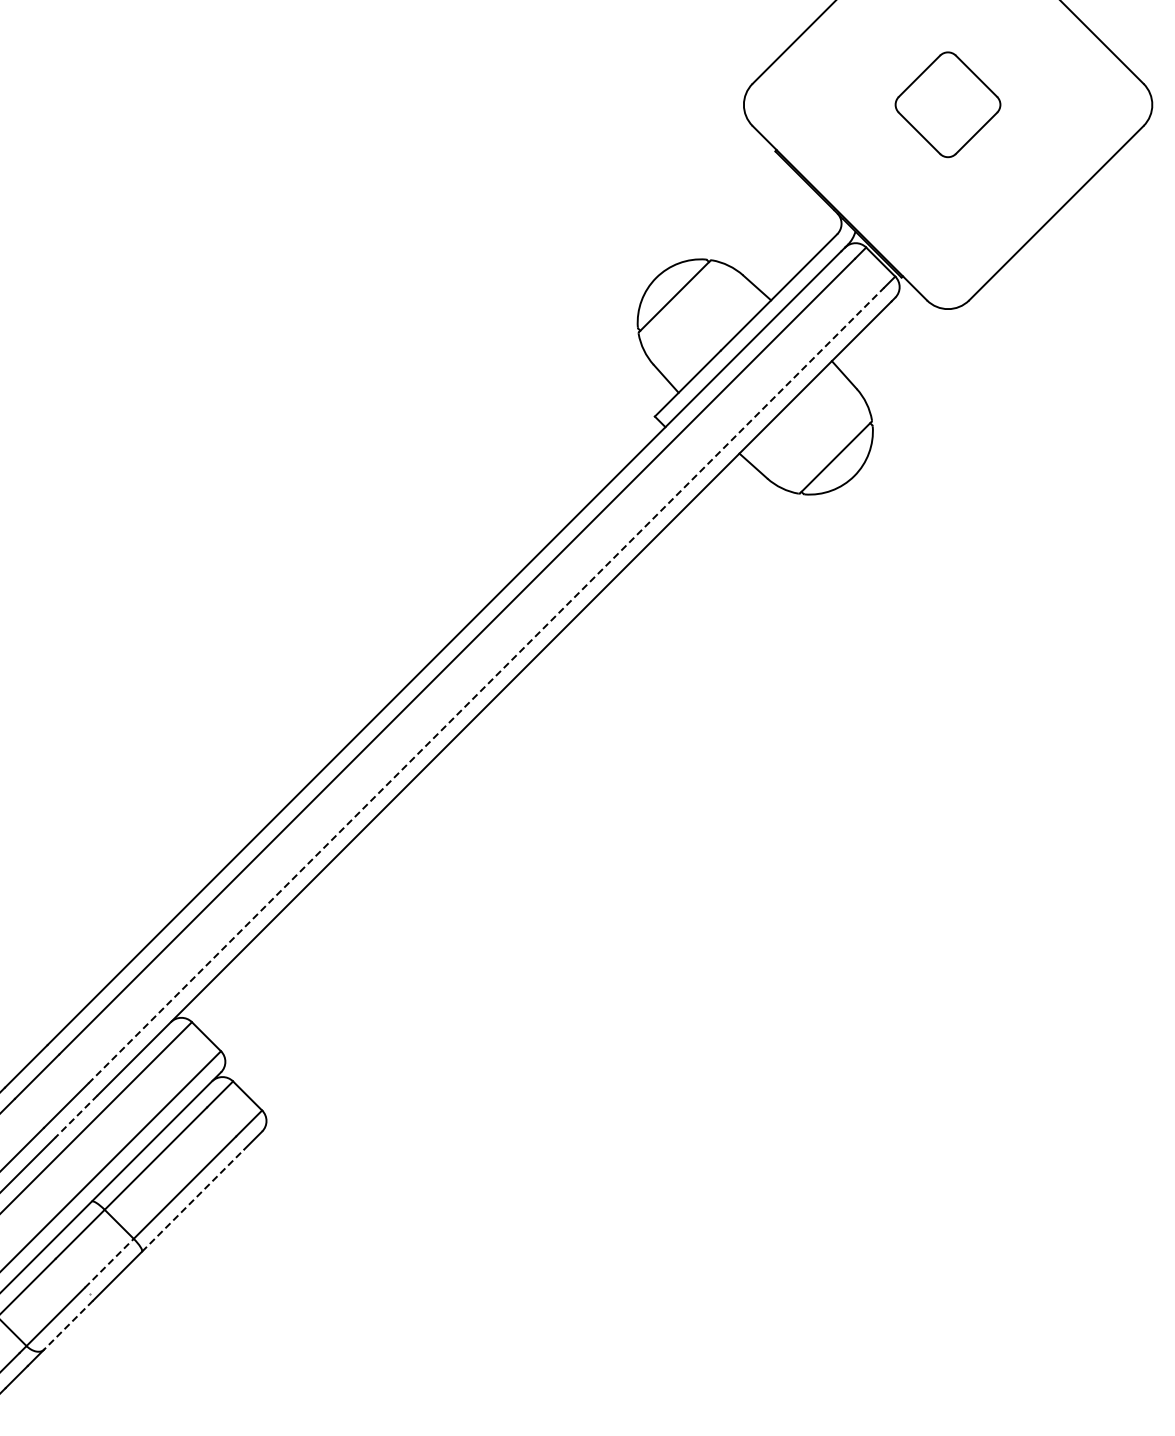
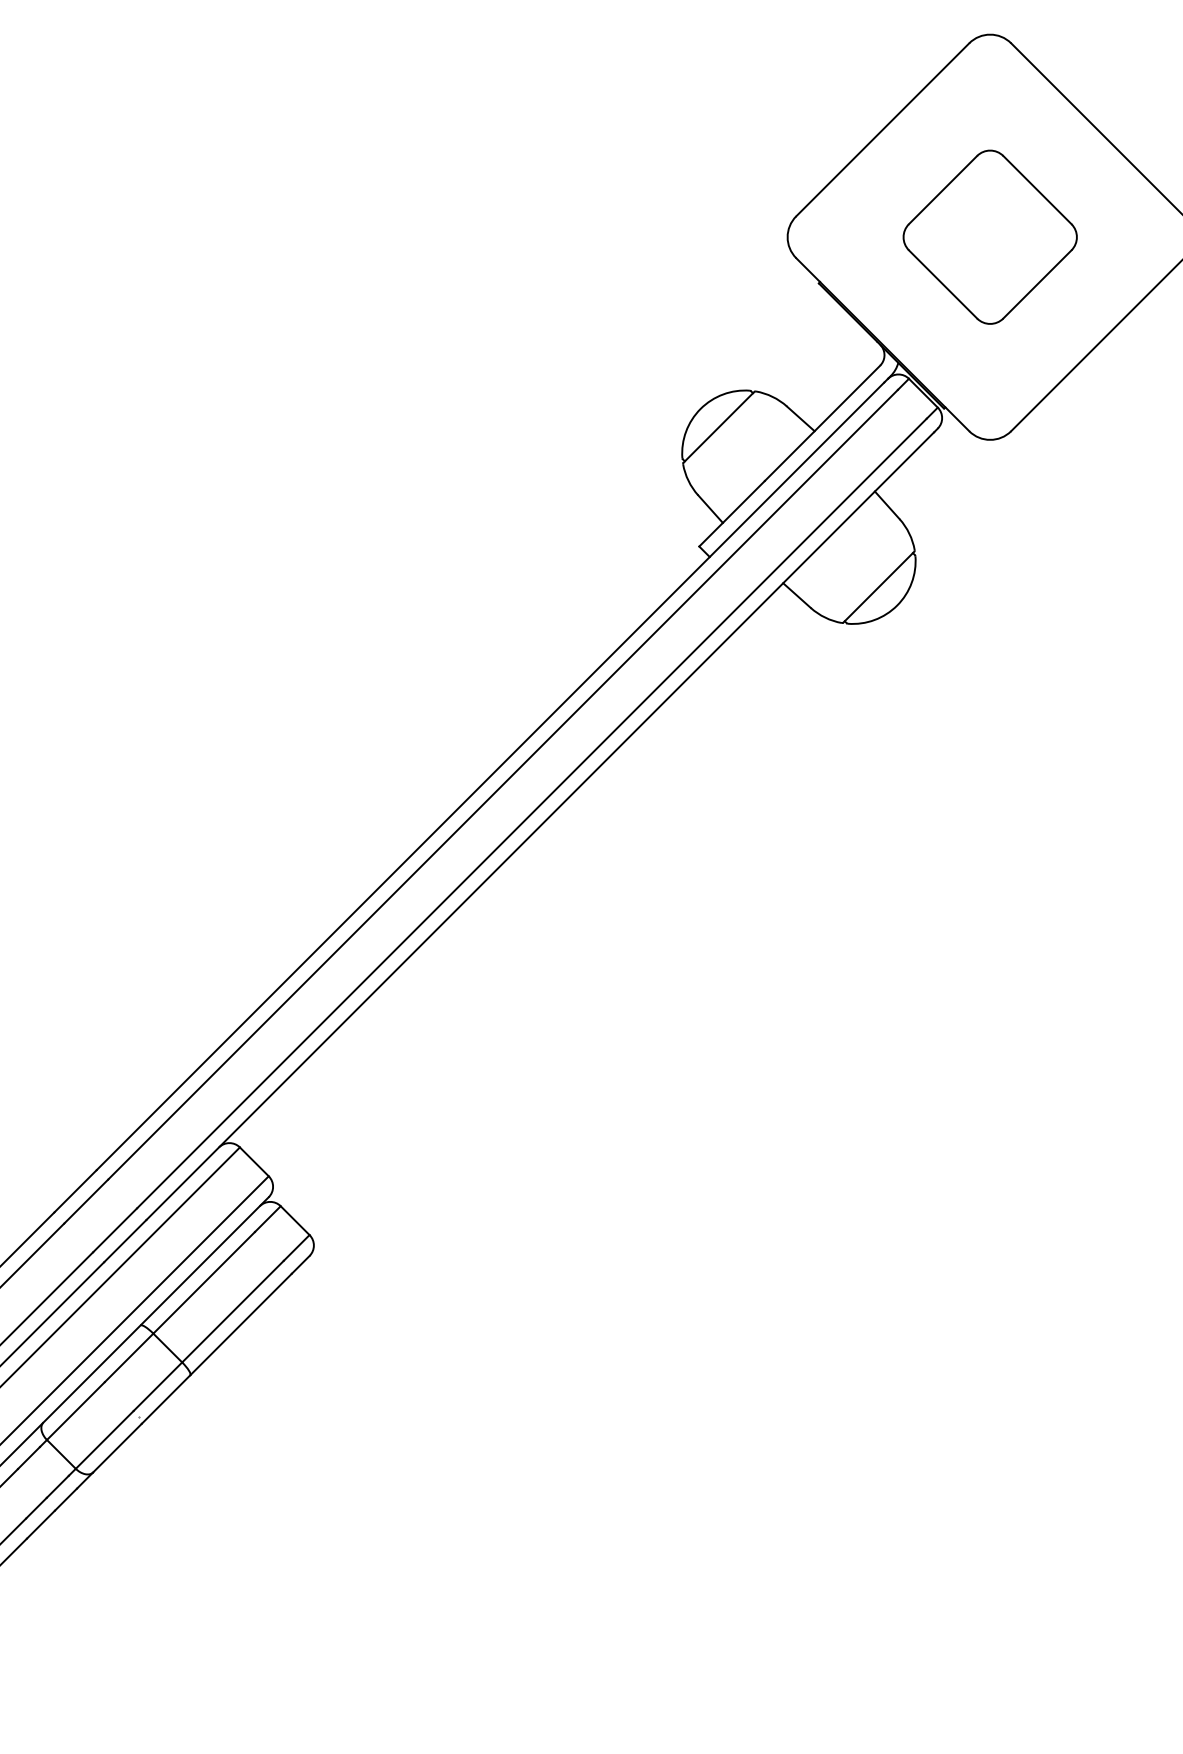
part: (947, 104) -> (989, 236), size x1.67
line: (486, 685) -> (532, 813), dashed -> solid
line: (76, 1116) -> (125, 1241), dashed -> solid
line: (193, 1200) -> (241, 1324), dashed -> solid
line: (109, 1263) -> (158, 1386), dashed -> solid
line: (68, 1325) -> (117, 1448), dashed -> solid

